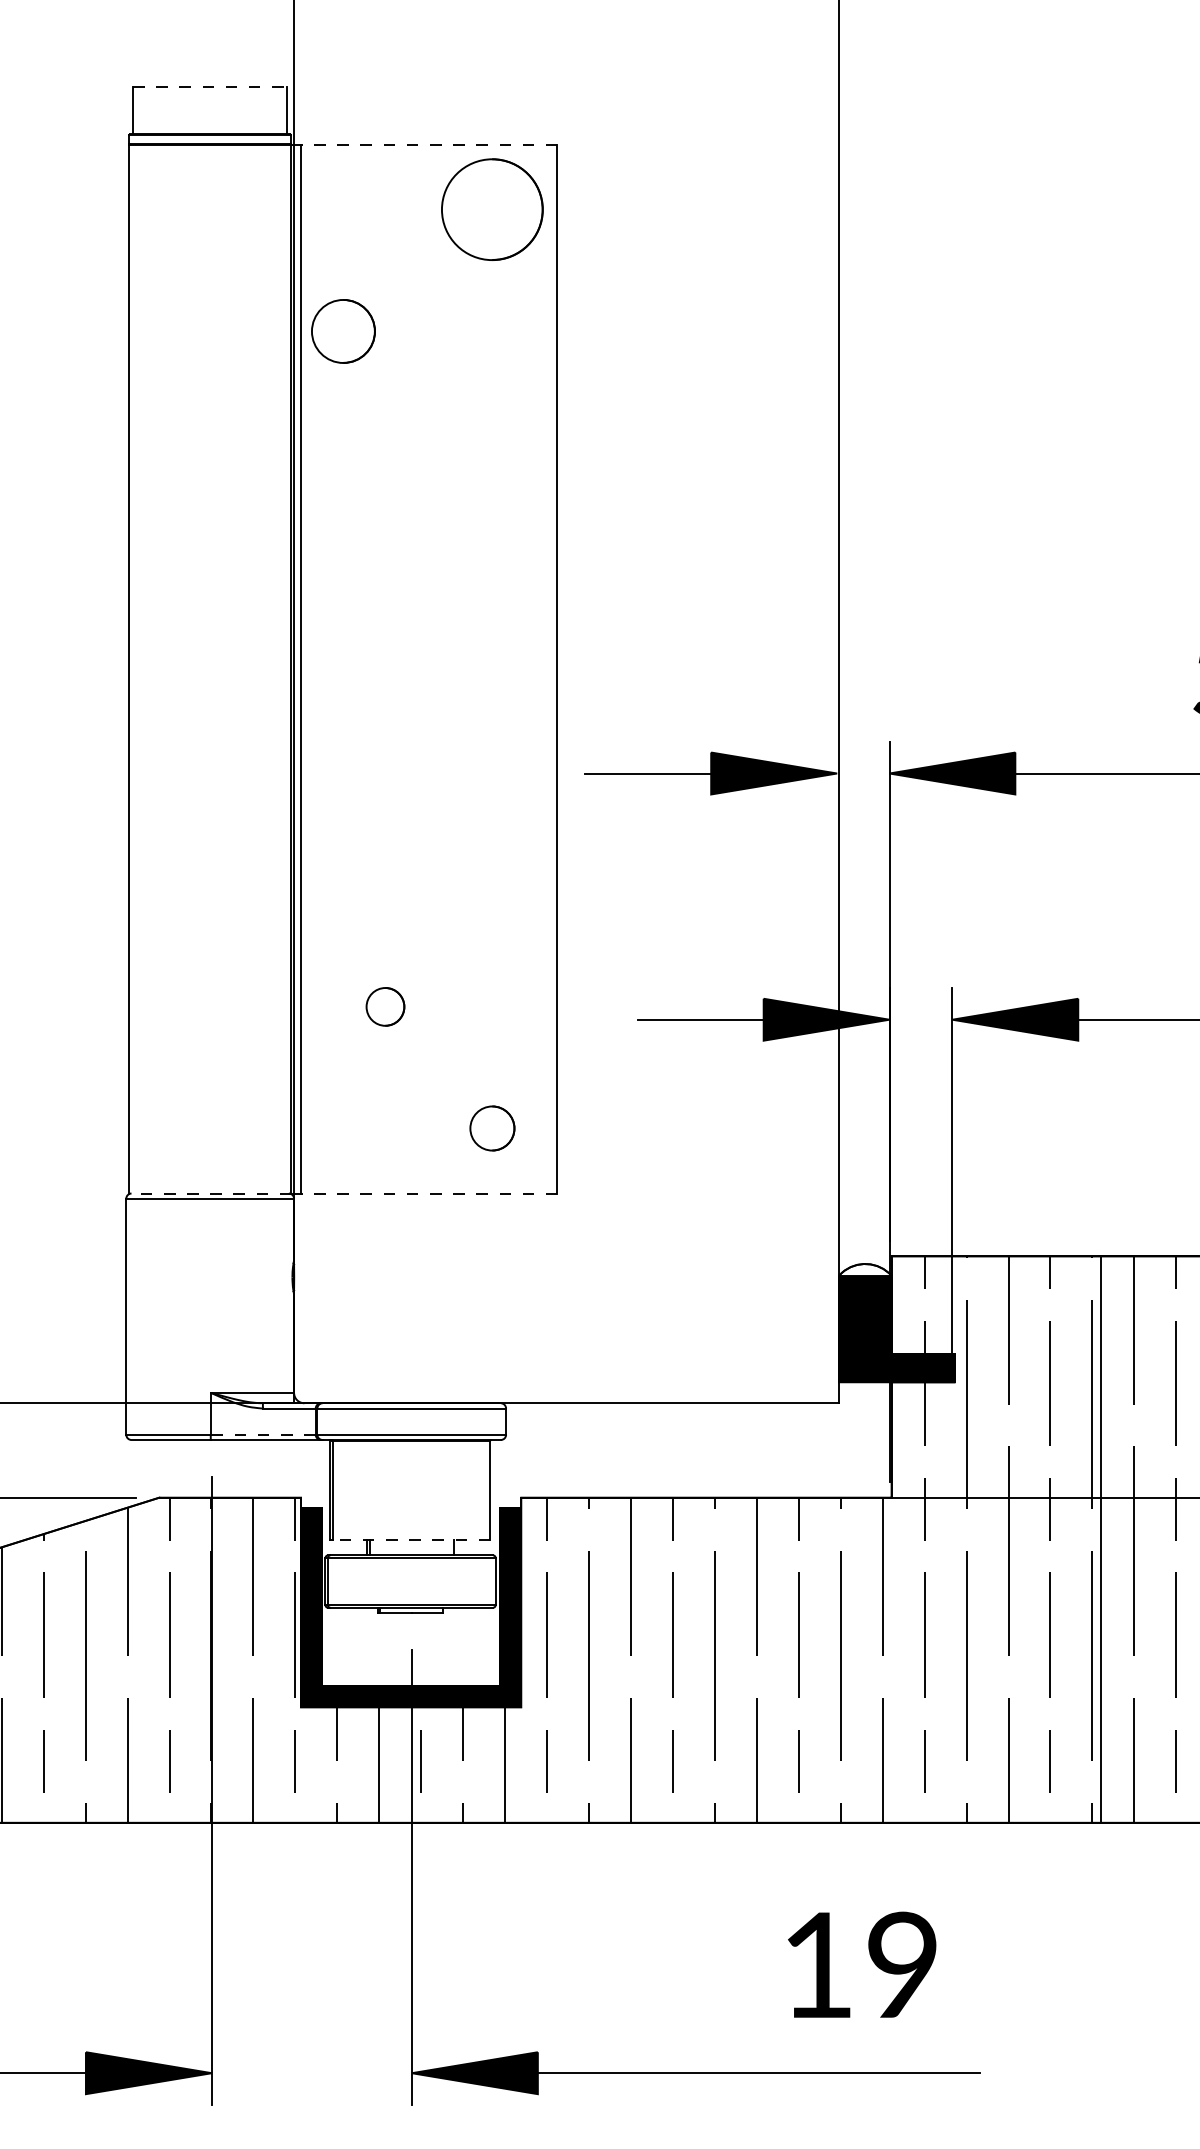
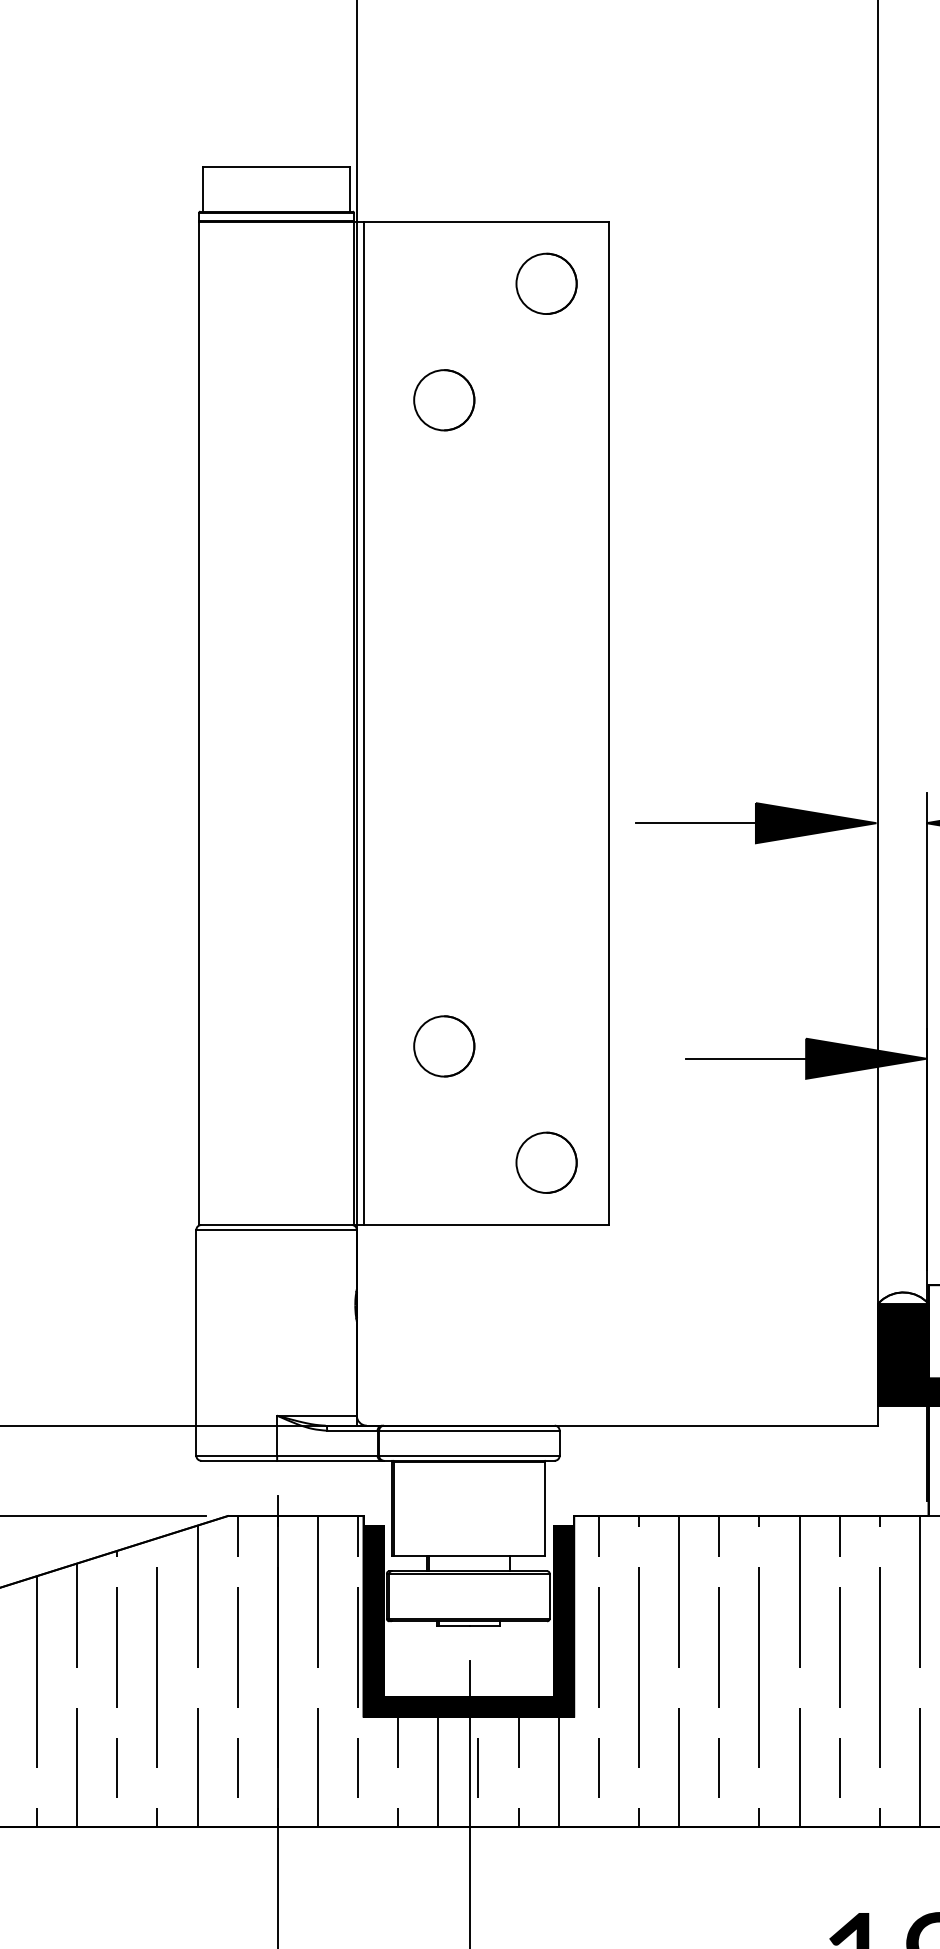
line: (210, 87) -> (276, 166), dashed -> solid
line: (428, 144) -> (485, 221), dashed -> solid
circle: (492, 209) -> (546, 283), size x0.62
circle: (343, 331) -> (444, 400), moved
circle: (385, 1006) -> (444, 1046), size x1.67
circle: (492, 1128) -> (546, 1162), size x1.43
line: (209, 1193) -> (275, 1224), dashed -> solid
line: (428, 1193) -> (485, 1224), dashed -> solid
line: (262, 1434) -> (326, 1455), dashed -> solid
line: (411, 1539) -> (469, 1556), dashed -> solid

